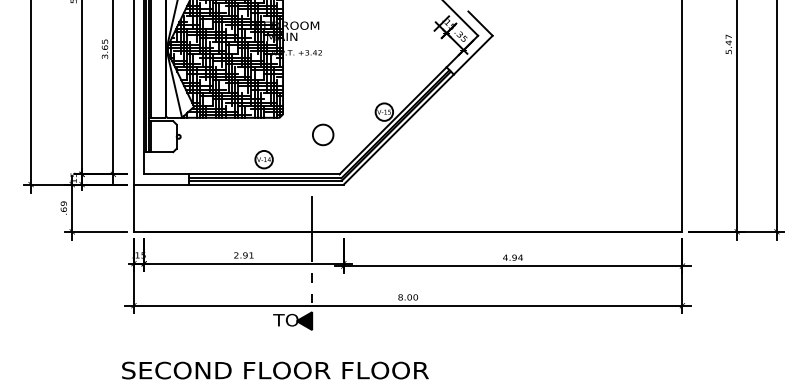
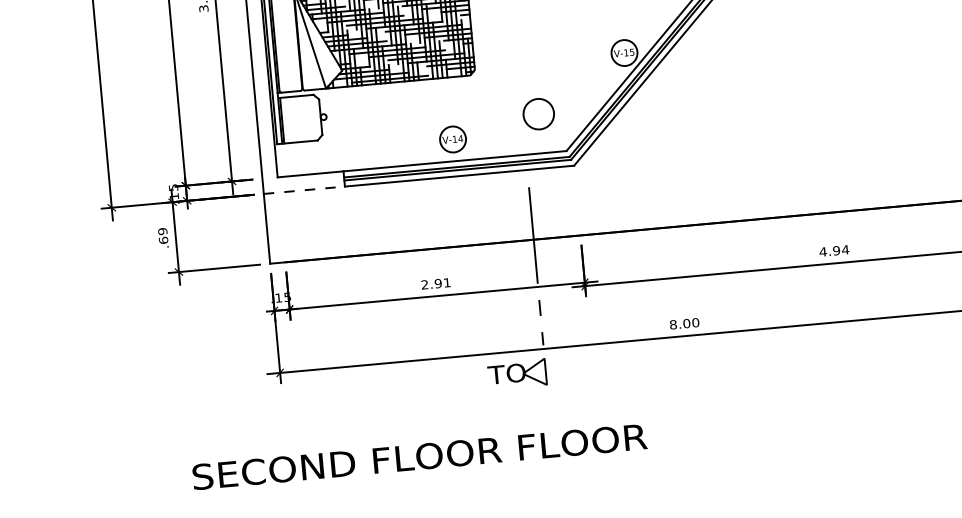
circle: (323, 134) -> (539, 113), moved
line: (161, 184) -> (304, 190), solid -> dashed
fill: (304, 321) -> (534, 373), removed
text: (275, 370) -> (419, 456), moved

